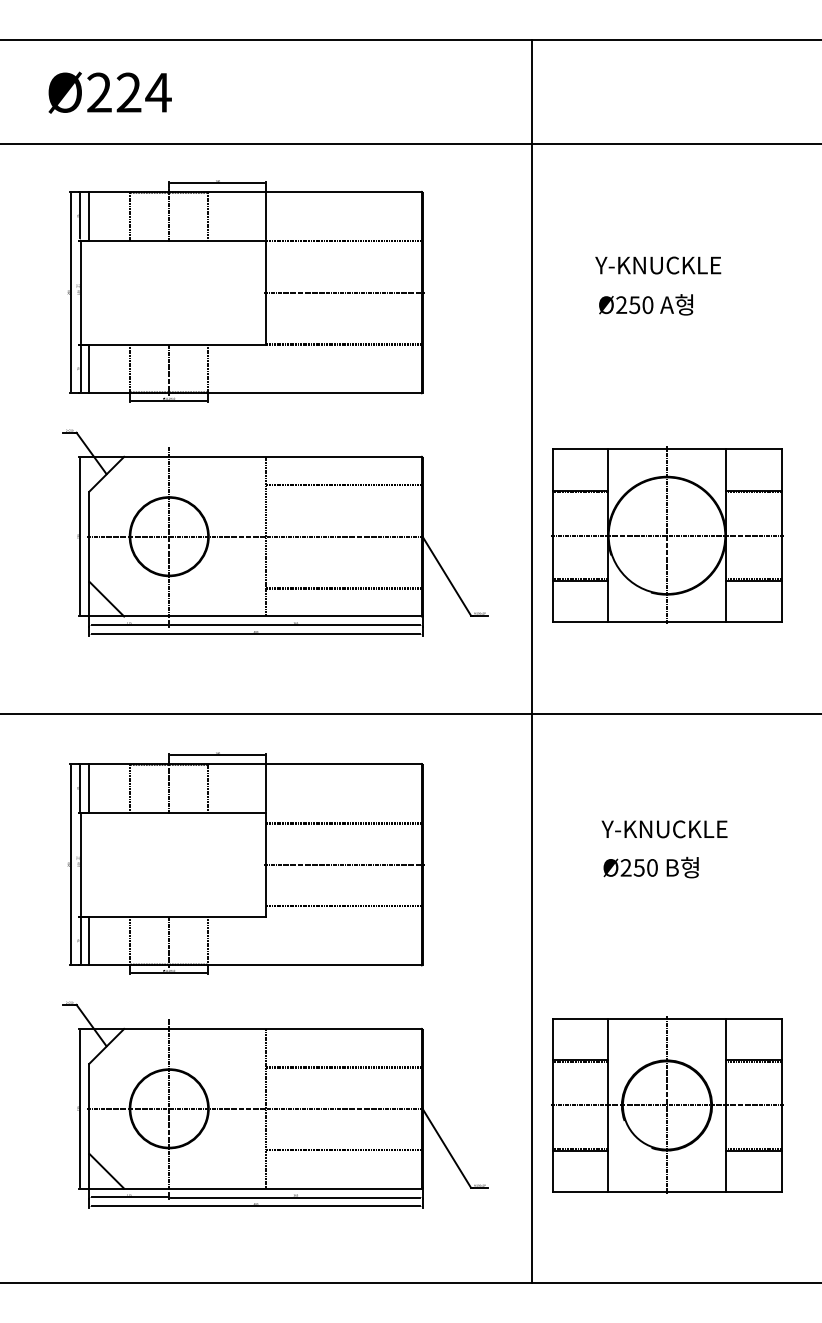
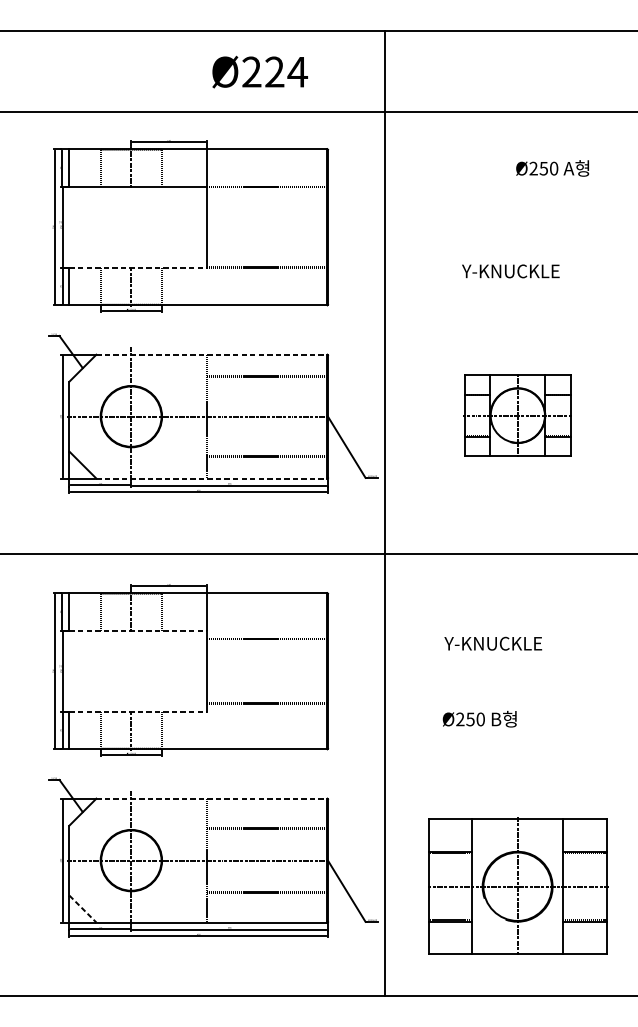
text: (109, 92) -> (259, 71), moved
text: (658, 265) -> (511, 271), moved
line: (344, 292) -> (267, 227), removed
text: (646, 304) -> (552, 168), moved
line: (178, 344) -> (138, 267), solid -> dashed
line: (273, 456) -> (212, 354), solid -> dashed
part: (667, 534) -> (518, 414), size x0.6
line: (273, 616) -> (212, 478), solid -> dashed
line: (531, 661) -> (384, 513), moved
line: (178, 812) -> (138, 630), solid -> dashed
text: (664, 829) -> (493, 643), moved
line: (344, 864) -> (267, 671), removed
text: (650, 867) -> (479, 719), moved
line: (178, 916) -> (138, 711), solid -> dashed
line: (273, 1028) -> (212, 798), solid -> dashed
part: (667, 1104) -> (518, 885), moved
line: (106, 1171) -> (82, 909), solid -> dashed

